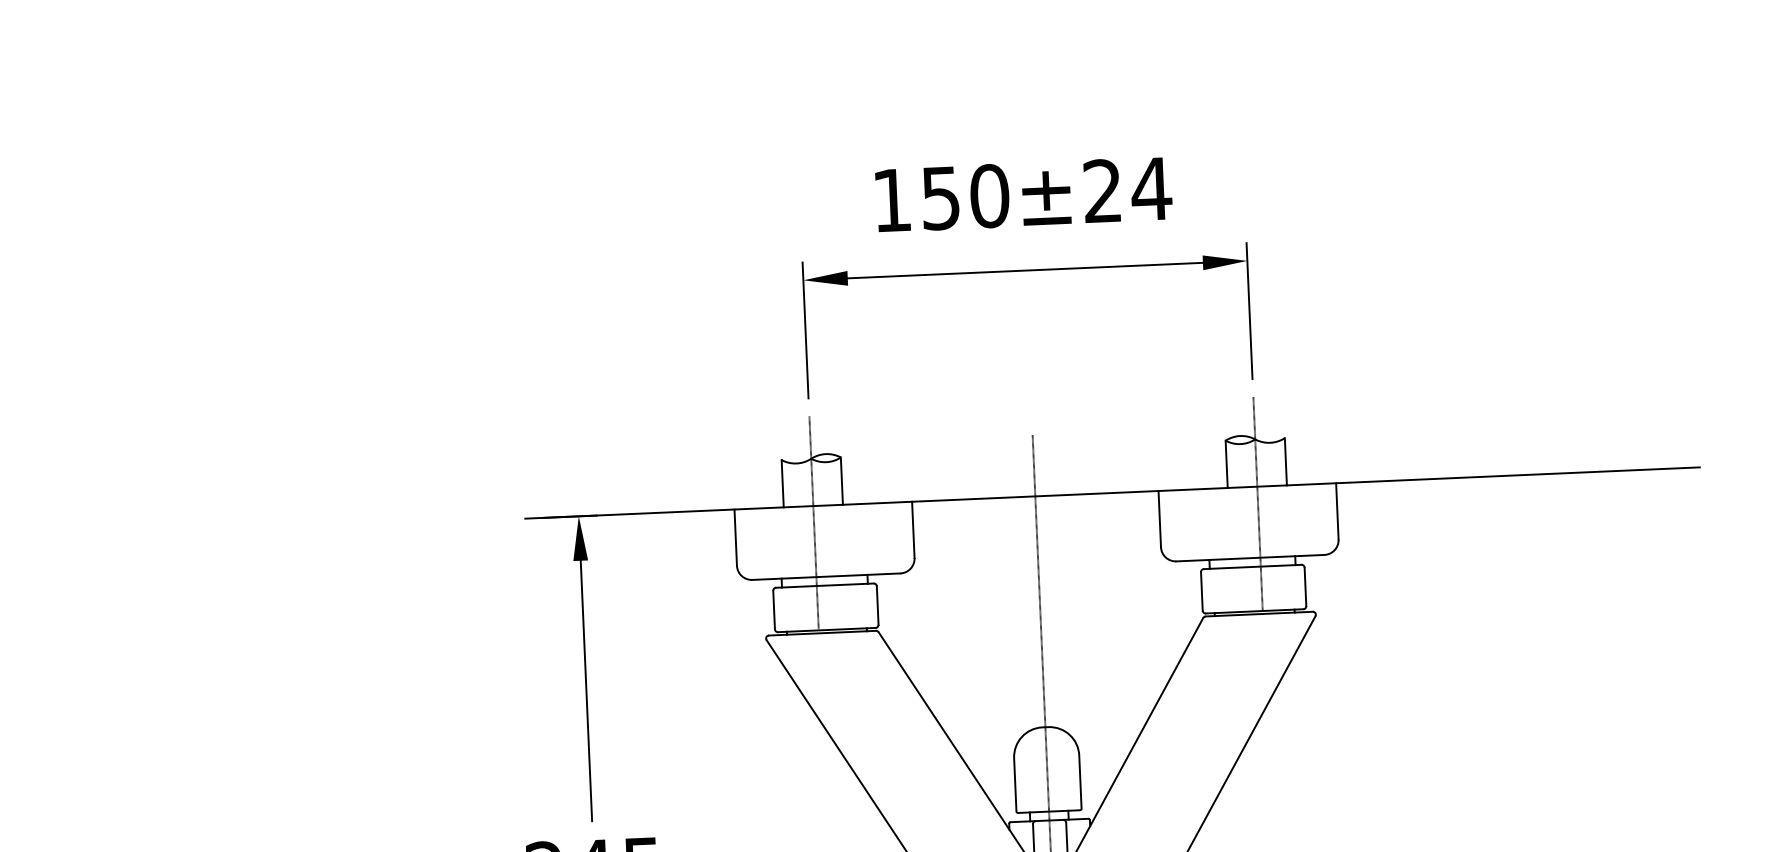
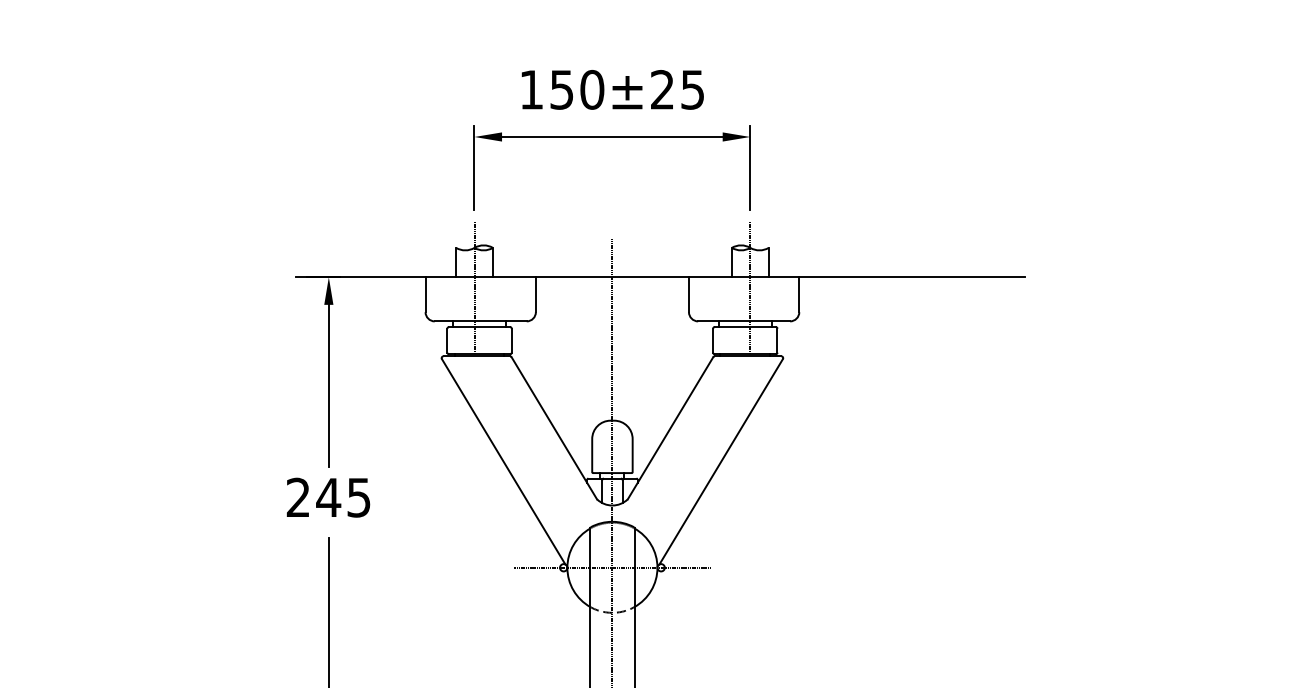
text: (1151, 188) -> (692, 89), 150±24 -> 150±25

